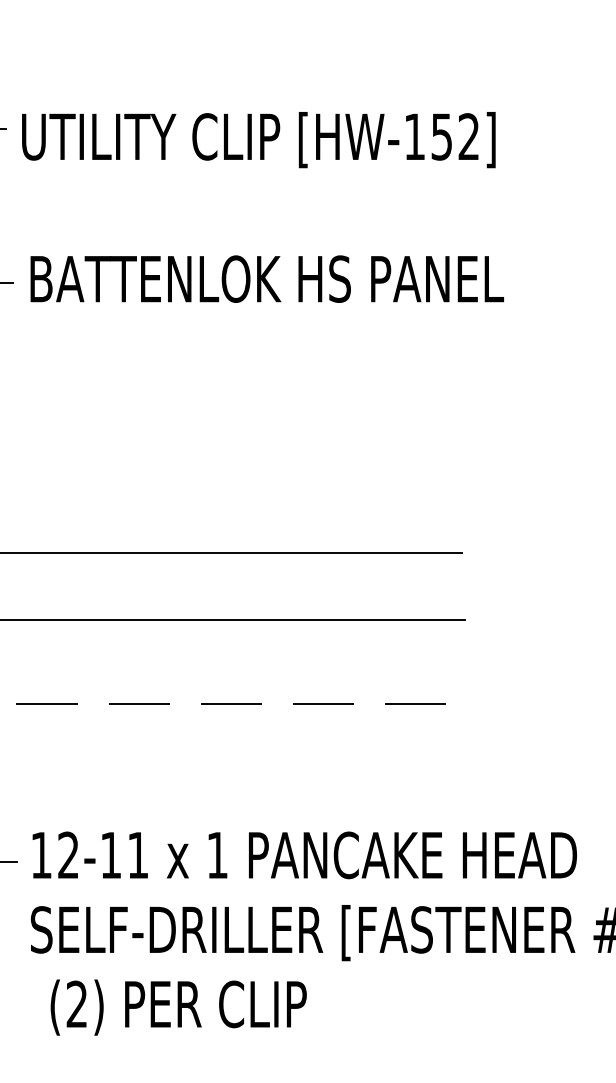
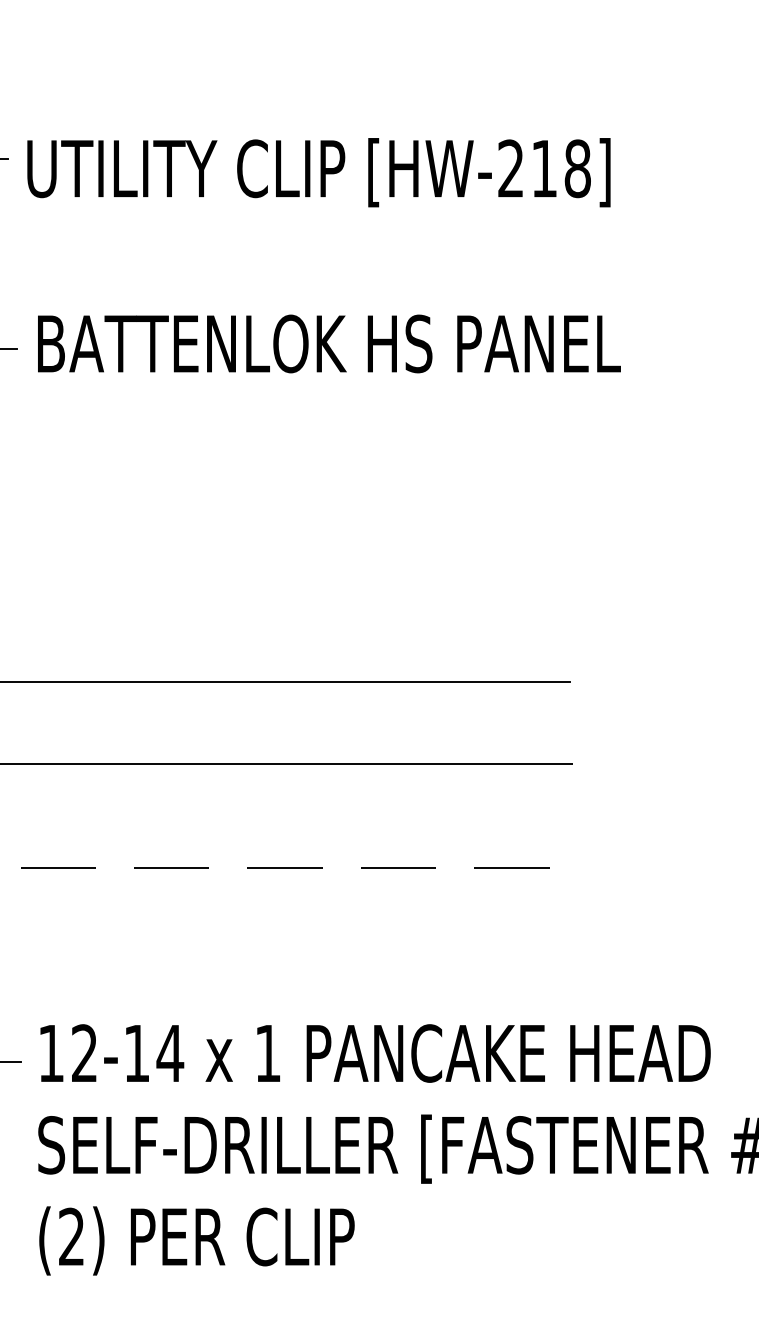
text: (441, 136) -> (543, 168), [HW-152] -> [HW-218]
text: (137, 855) -> (169, 1053), 12-11 -> 12-14
text: (178, 1007) -> (196, 1240), moved

